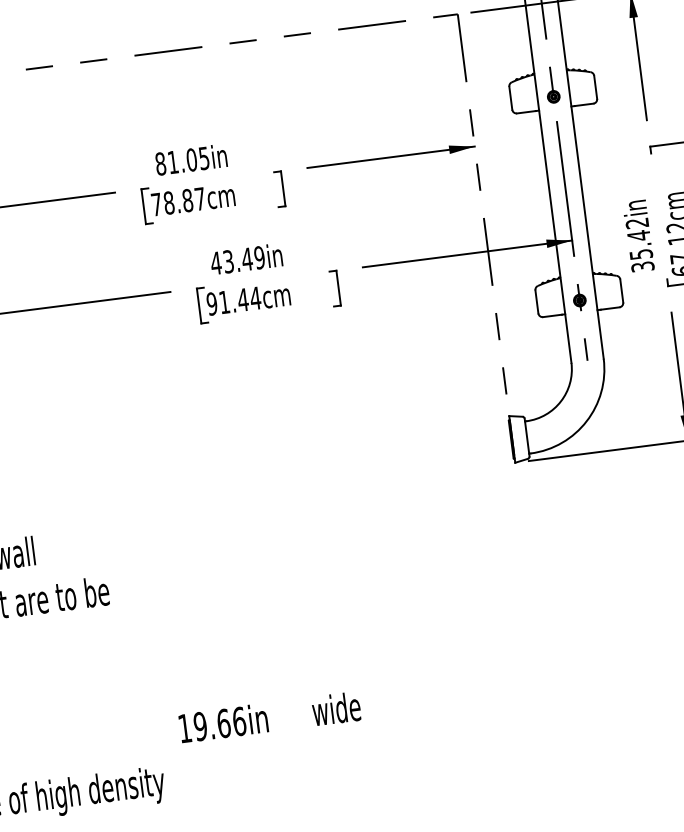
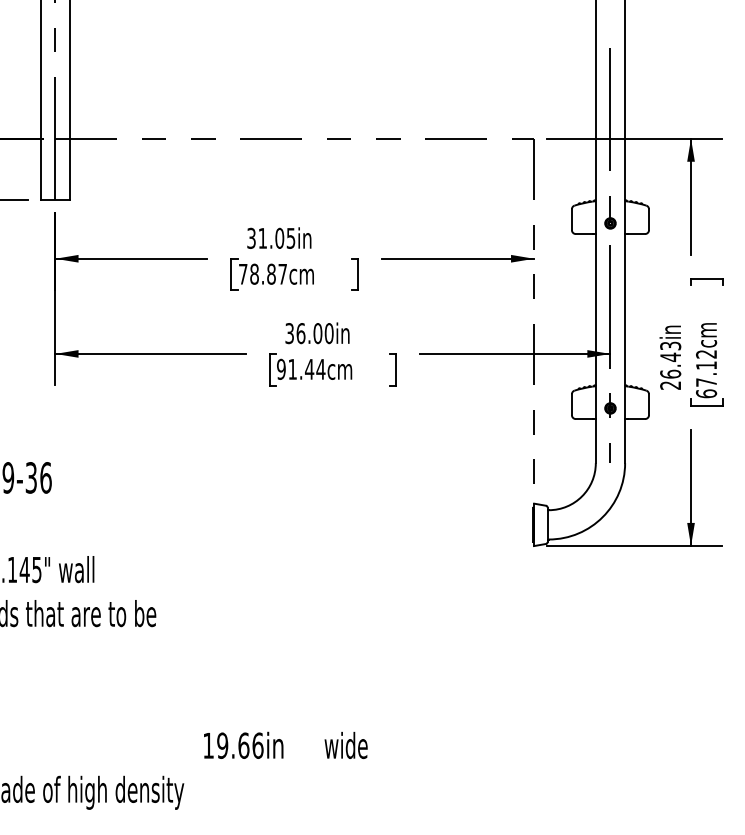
text: (160, 162) -> (251, 237), 81.05in -> 31.05in
text: (639, 244) -> (670, 365), 35.42in -> 26.43in
text: (237, 260) -> (309, 333), 43.49in -> 36.00in

